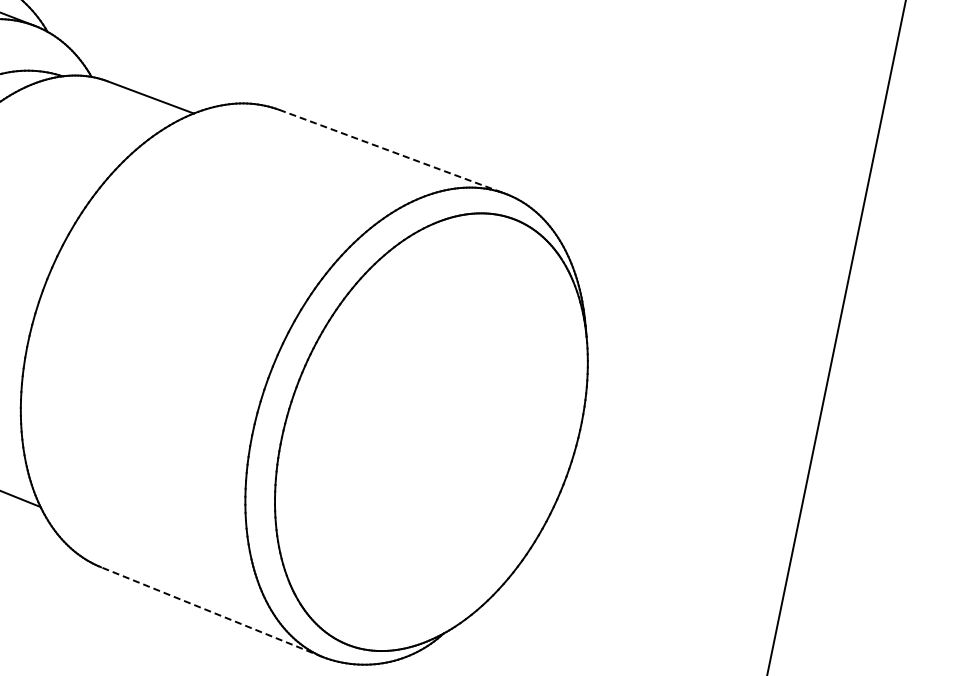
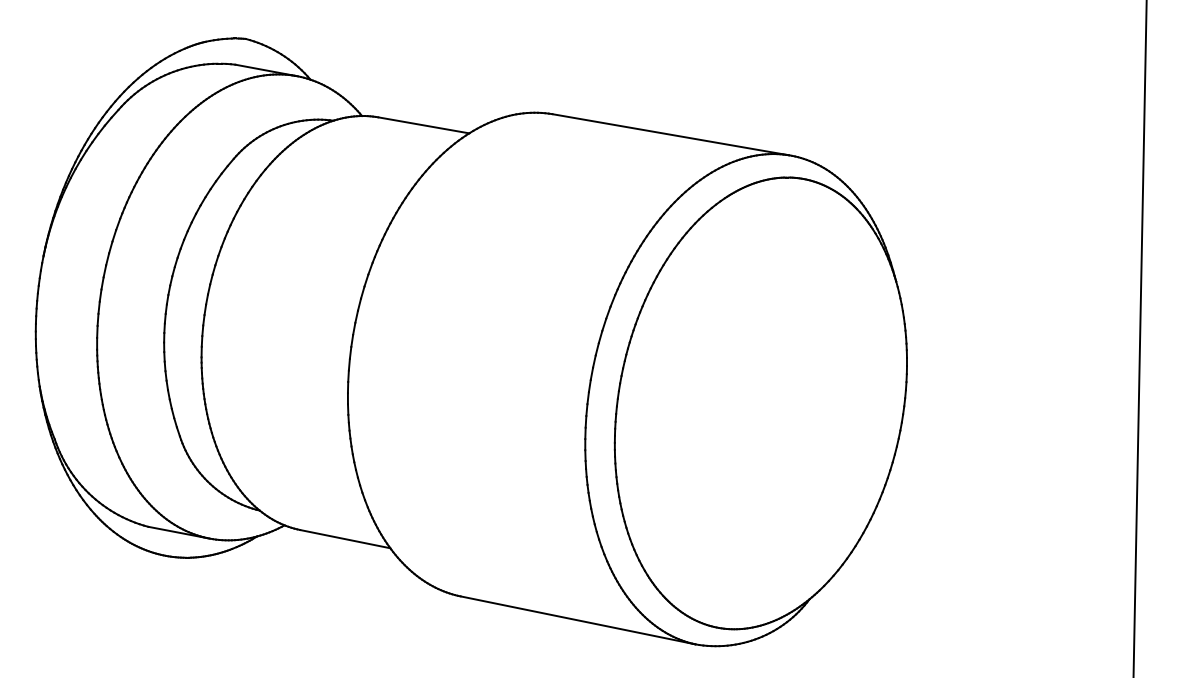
line: (391, 151) -> (670, 134), dashed -> solid
line: (212, 612) -> (578, 620), dashed -> solid

